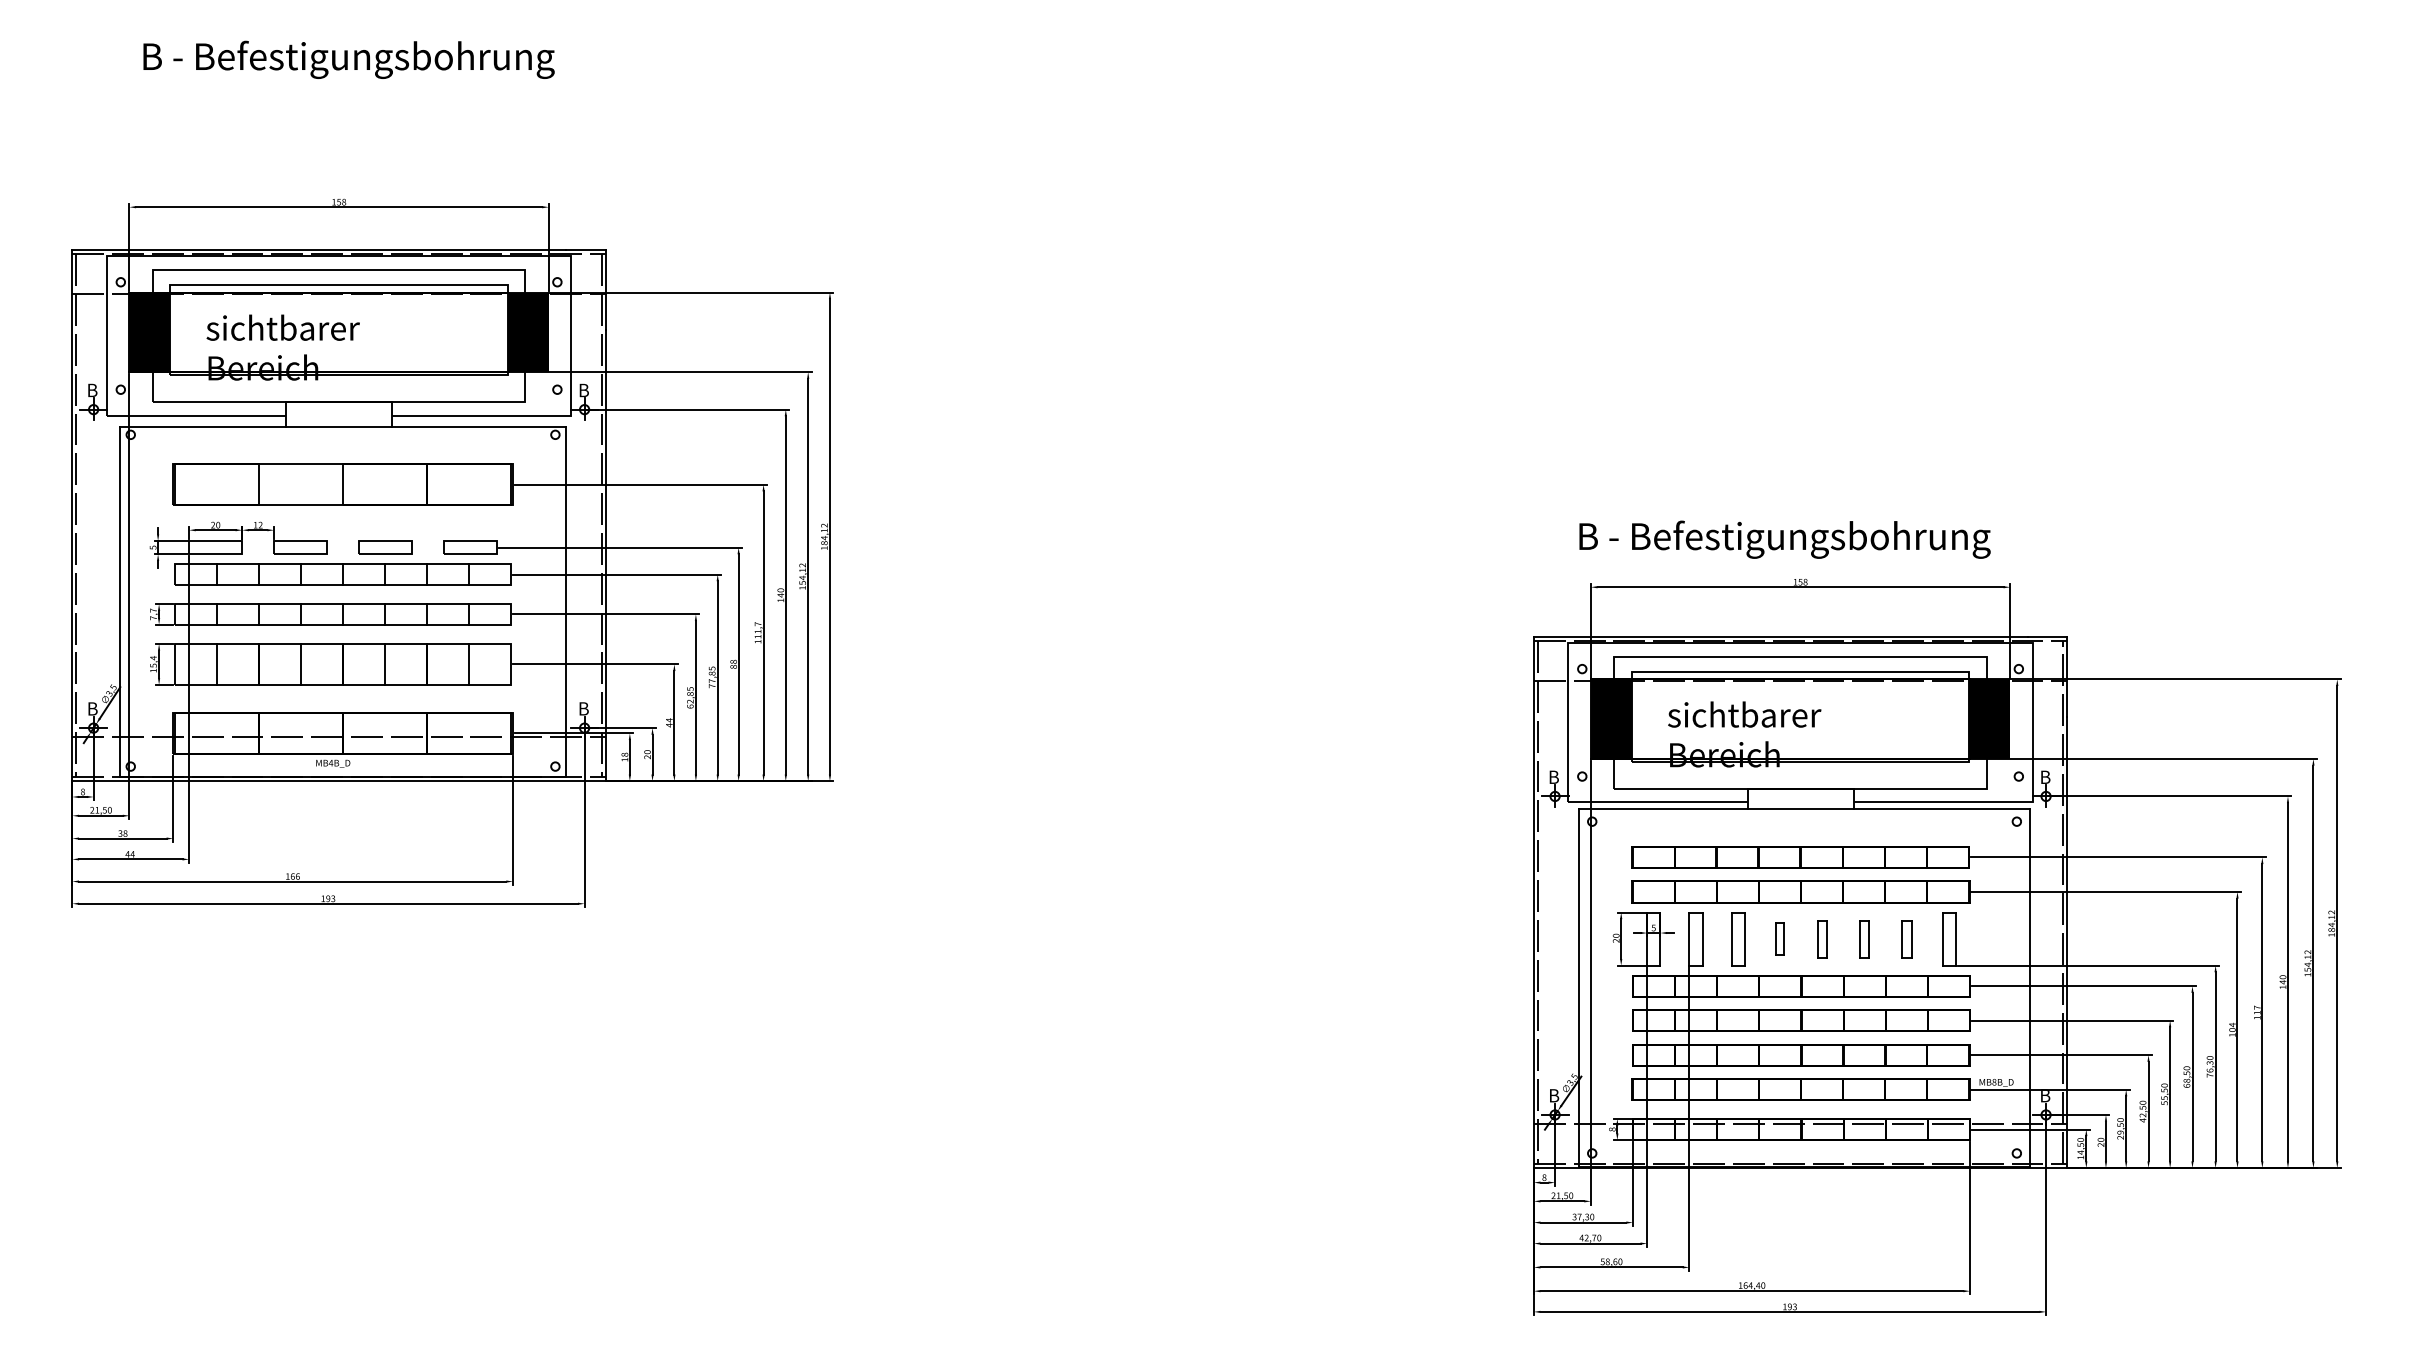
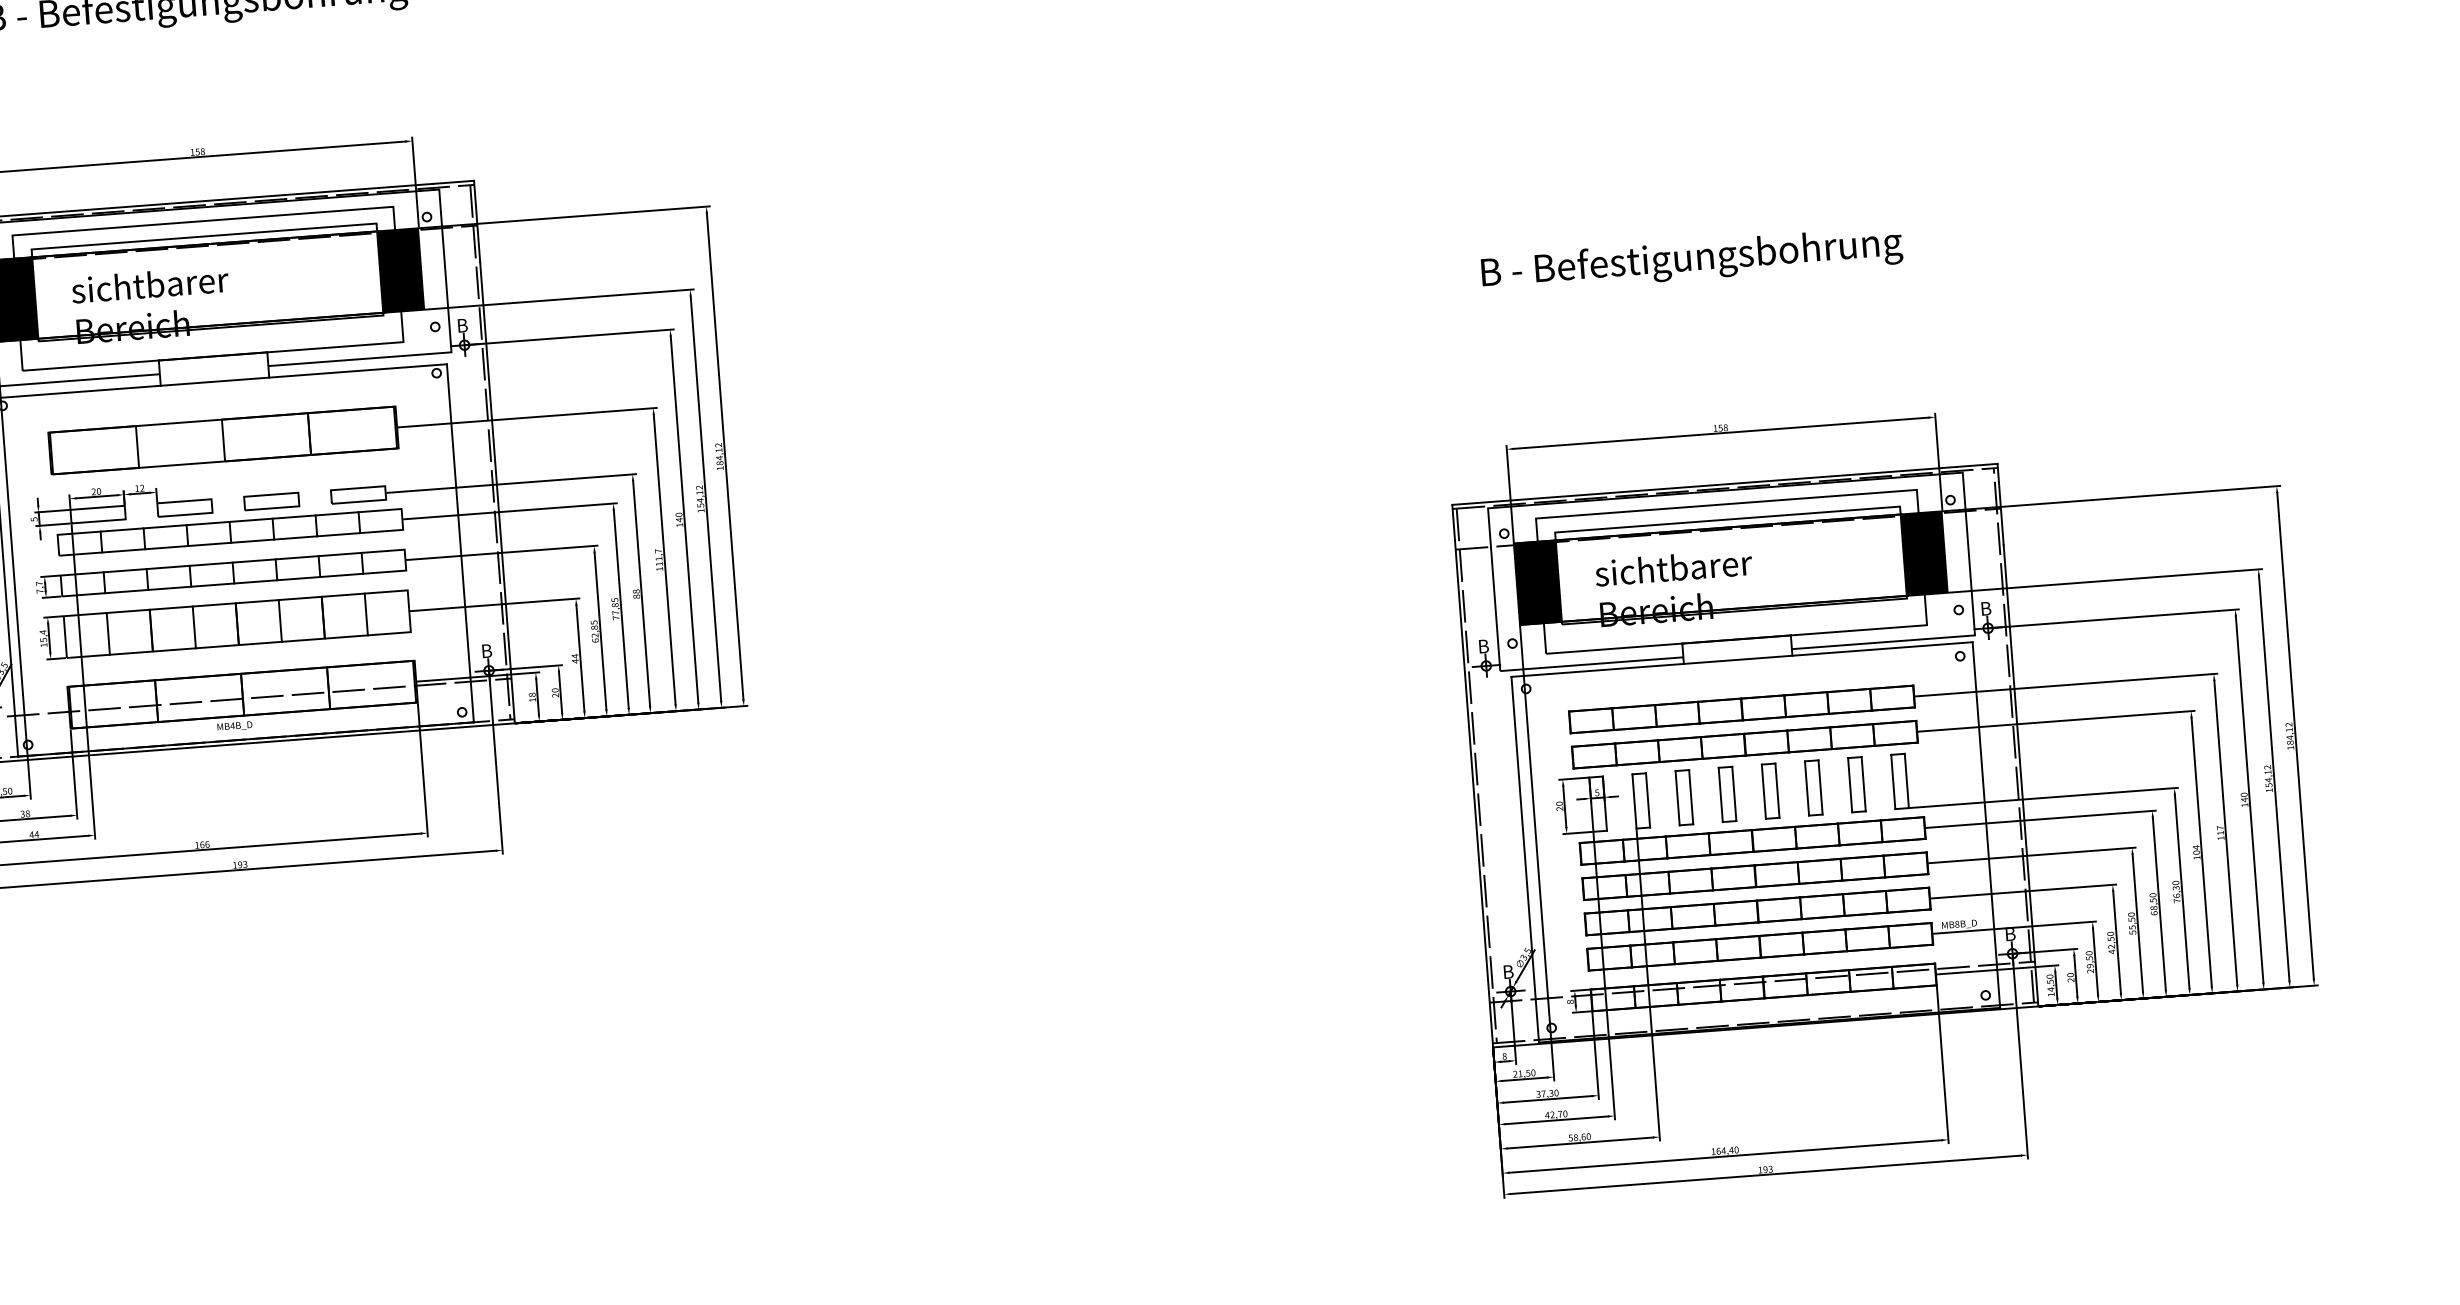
text: (1784, 539) -> (1691, 259), moved
part: (1780, 939) -> (1727, 794), size x1.67
part: (1822, 939) -> (1770, 791), size x1.43
part: (1864, 939) -> (1813, 788), size x1.43
part: (1906, 939) -> (1856, 785), size x1.43

